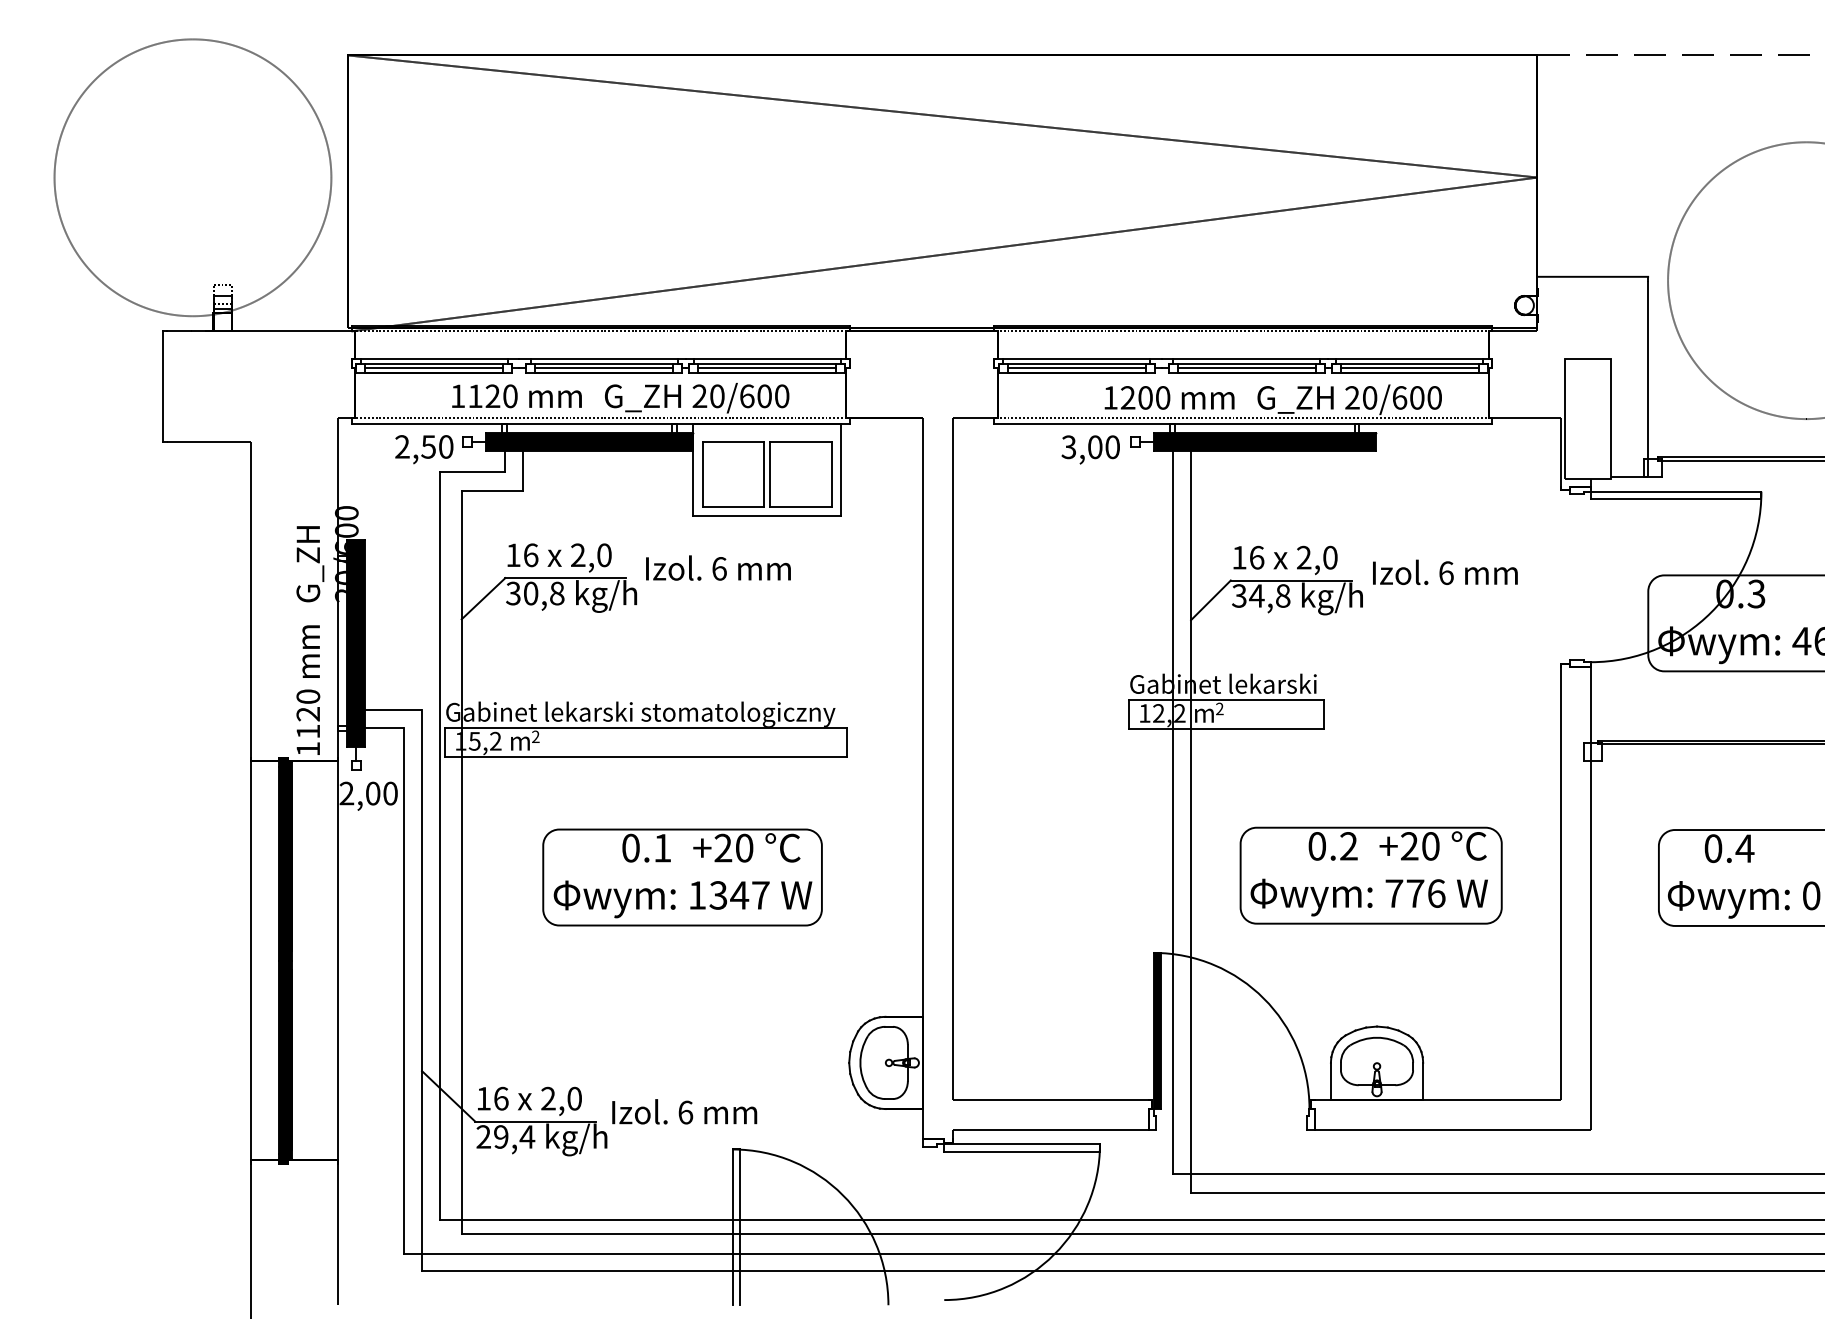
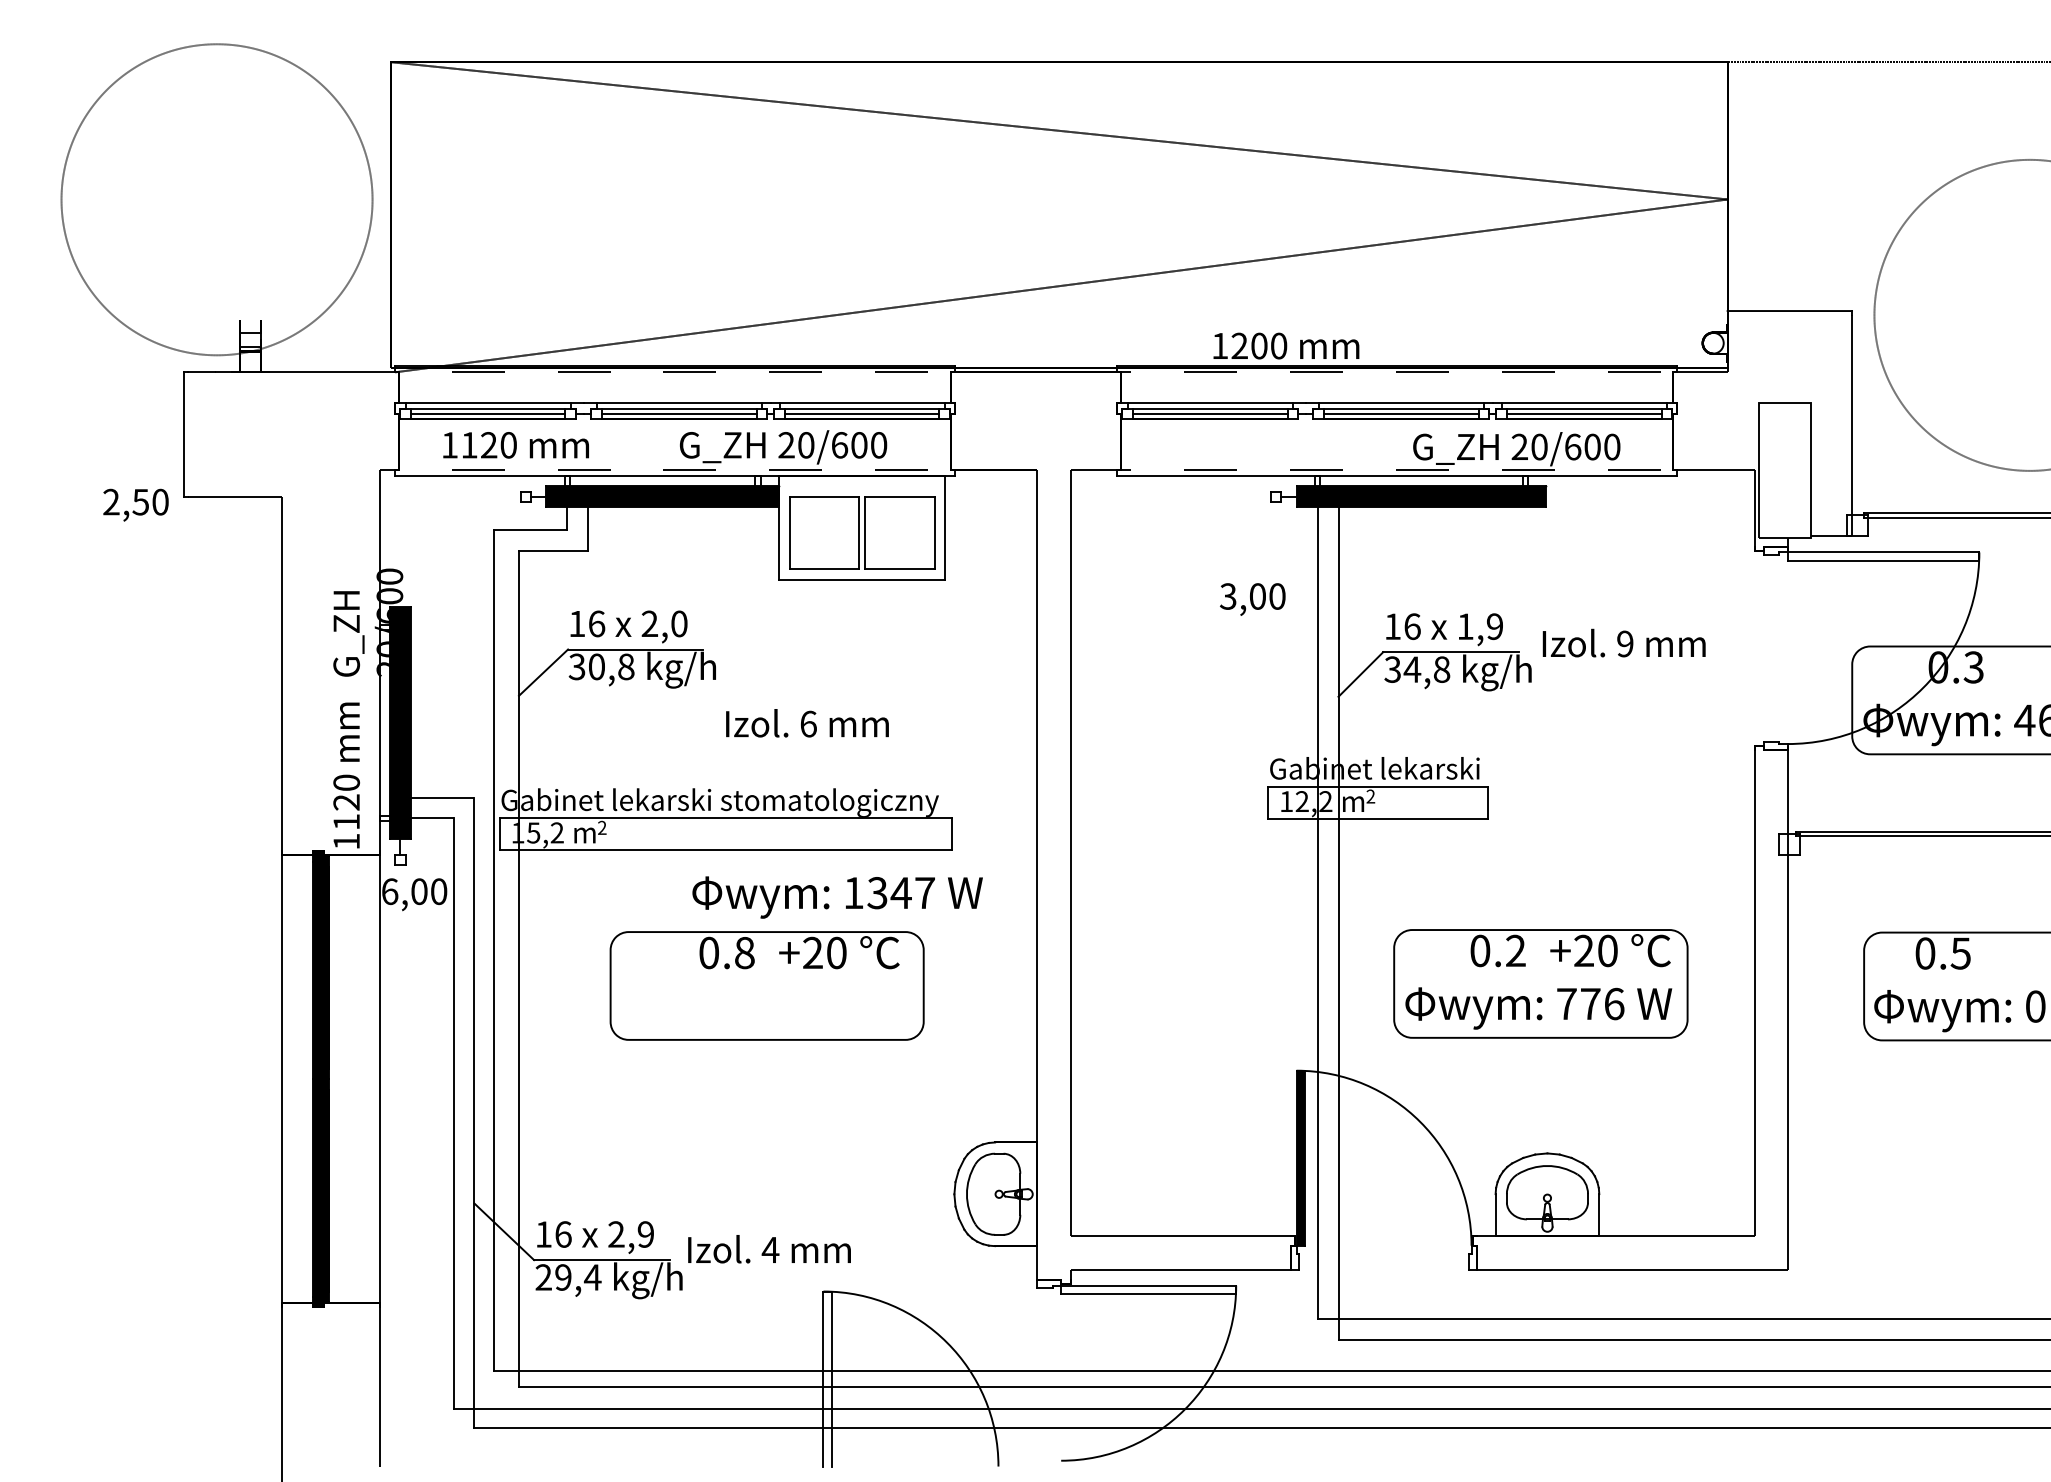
text: (516, 396) -> (515, 445), moved
text: (1169, 397) -> (1286, 345), moved
text: (423, 449) -> (135, 504), moved
text: (1090, 449) -> (1252, 599), moved
text: (1317, 557) -> (1480, 626), 2,0 -> 1,9
text: (718, 568) -> (807, 723), moved
text: (1446, 572) -> (1625, 643), 6 -> 9
text: (346, 793) -> (389, 891), 2,00 -> 6,00
text: (662, 848) -> (744, 953), 0.1 -> 0.8
text: (1744, 848) -> (1960, 953), 0.4 -> 0.5
text: (682, 899) -> (837, 897), moved
text: (574, 1098) -> (645, 1234), 2,0 -> 2,9
text: (685, 1112) -> (770, 1249), 6 -> 4

